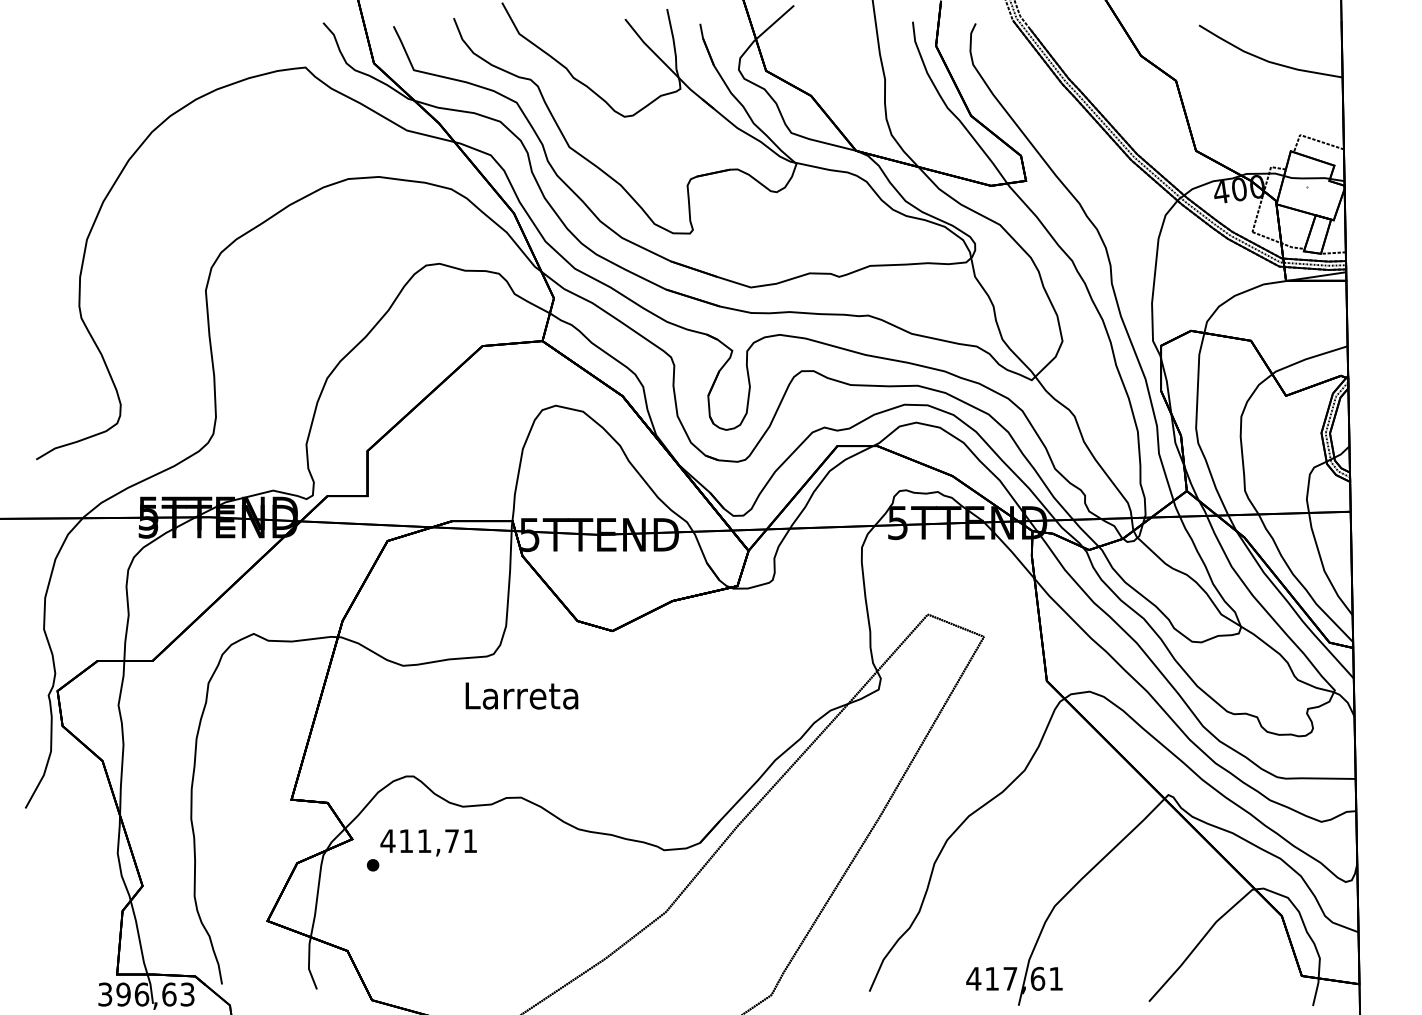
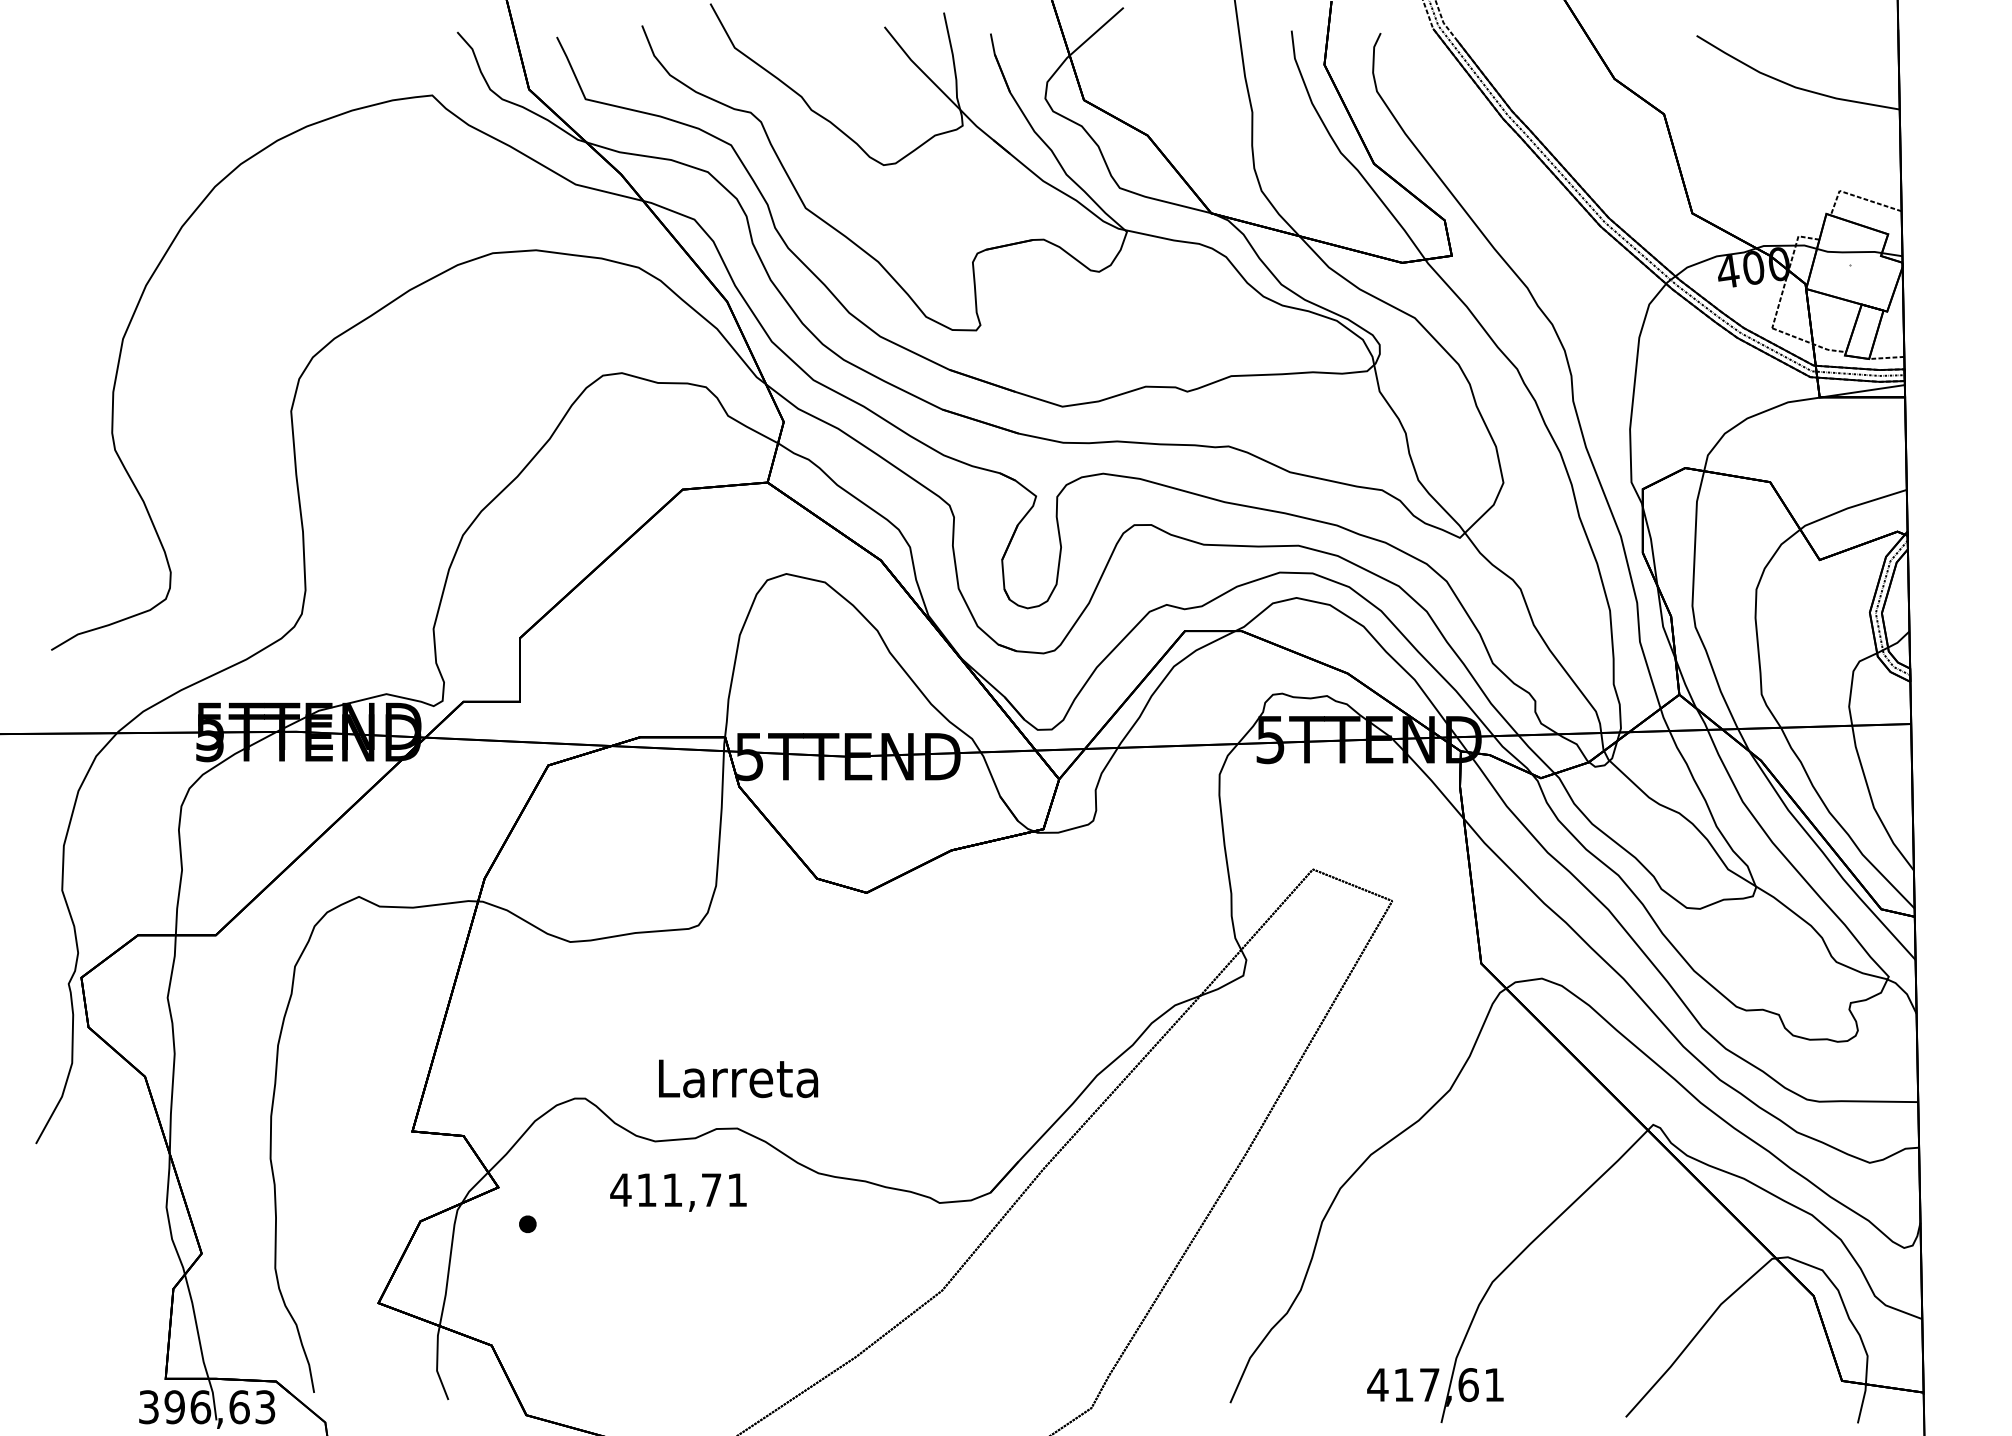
text: (521, 695) -> (738, 1078), moved
text: (428, 842) -> (678, 1192), moved

